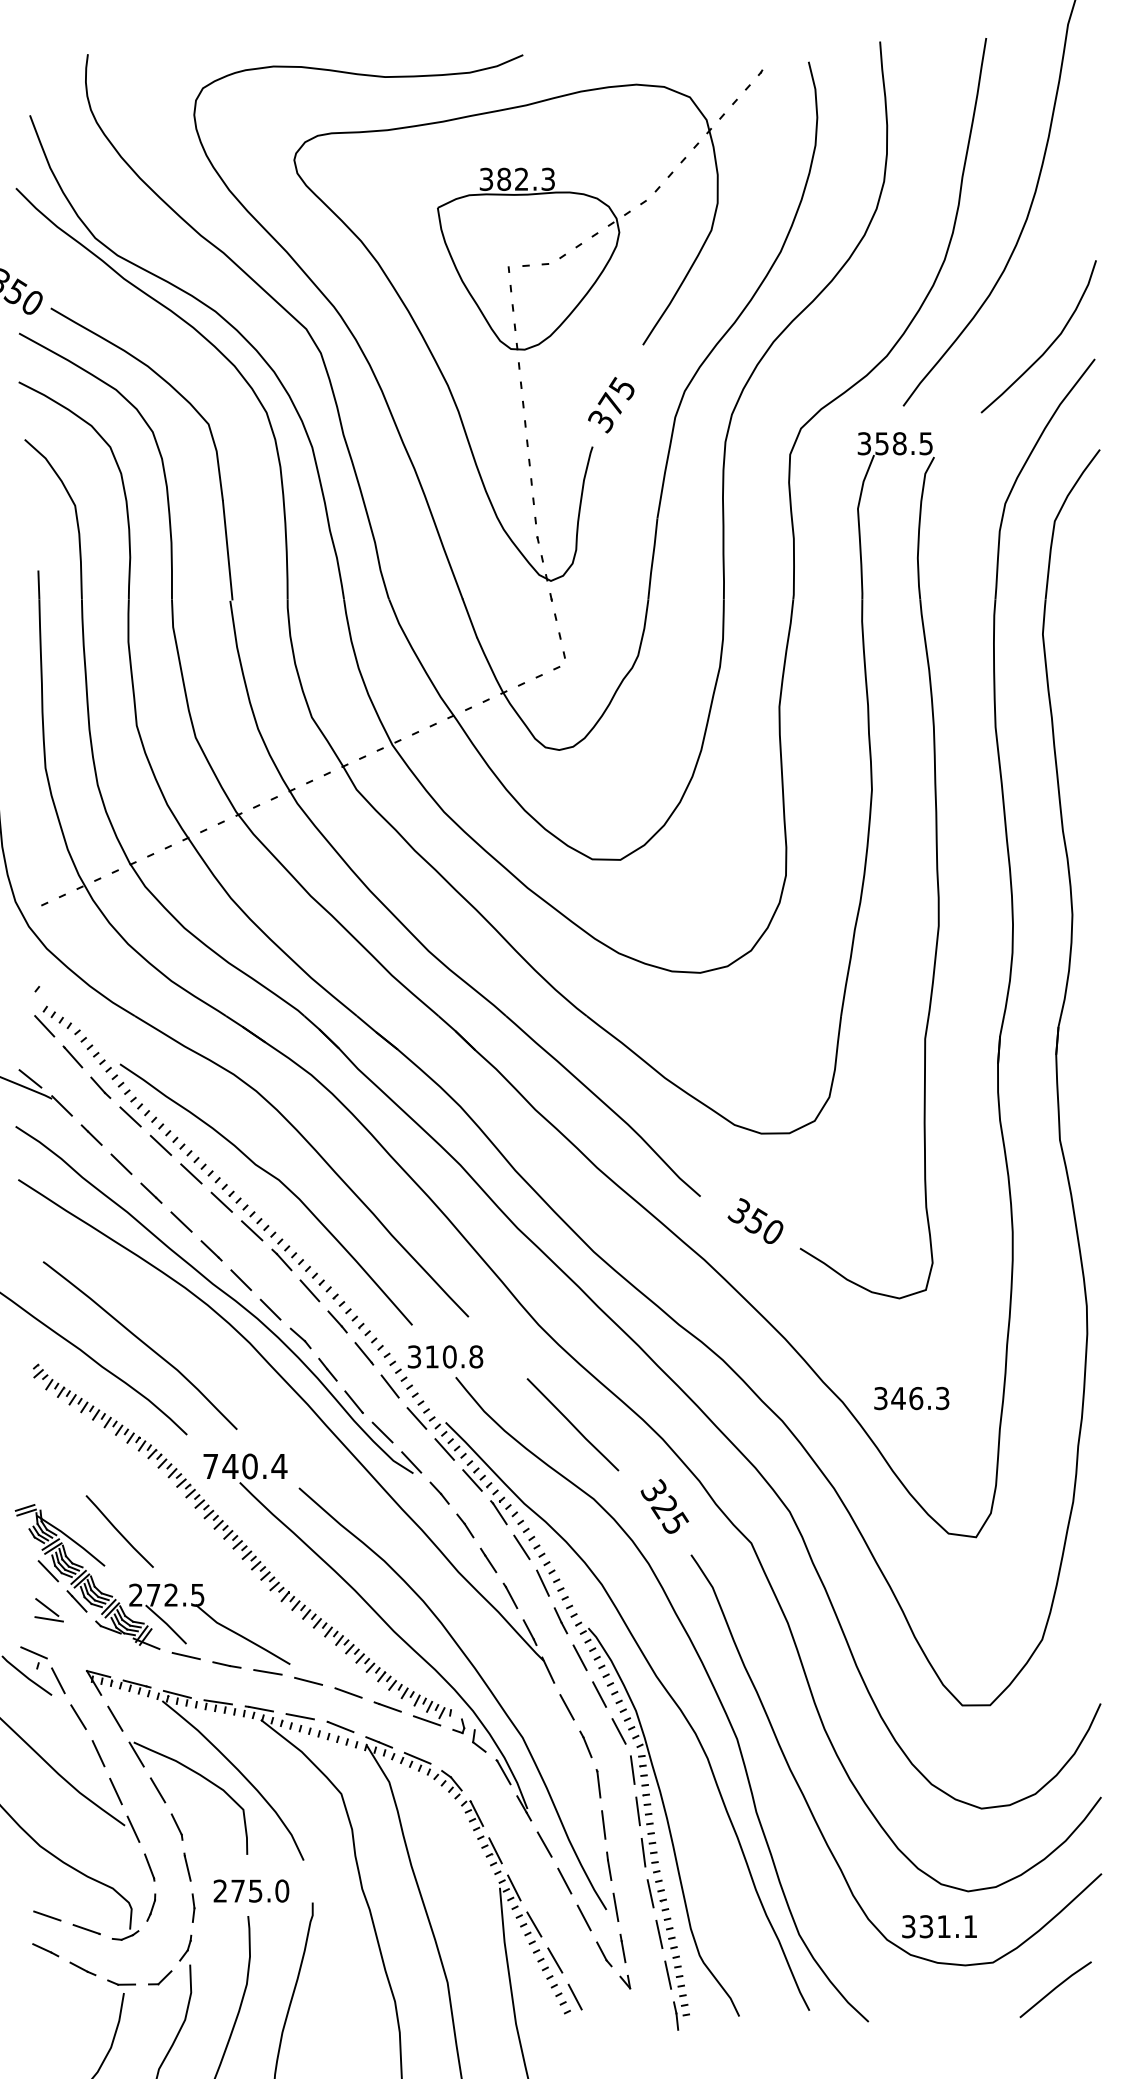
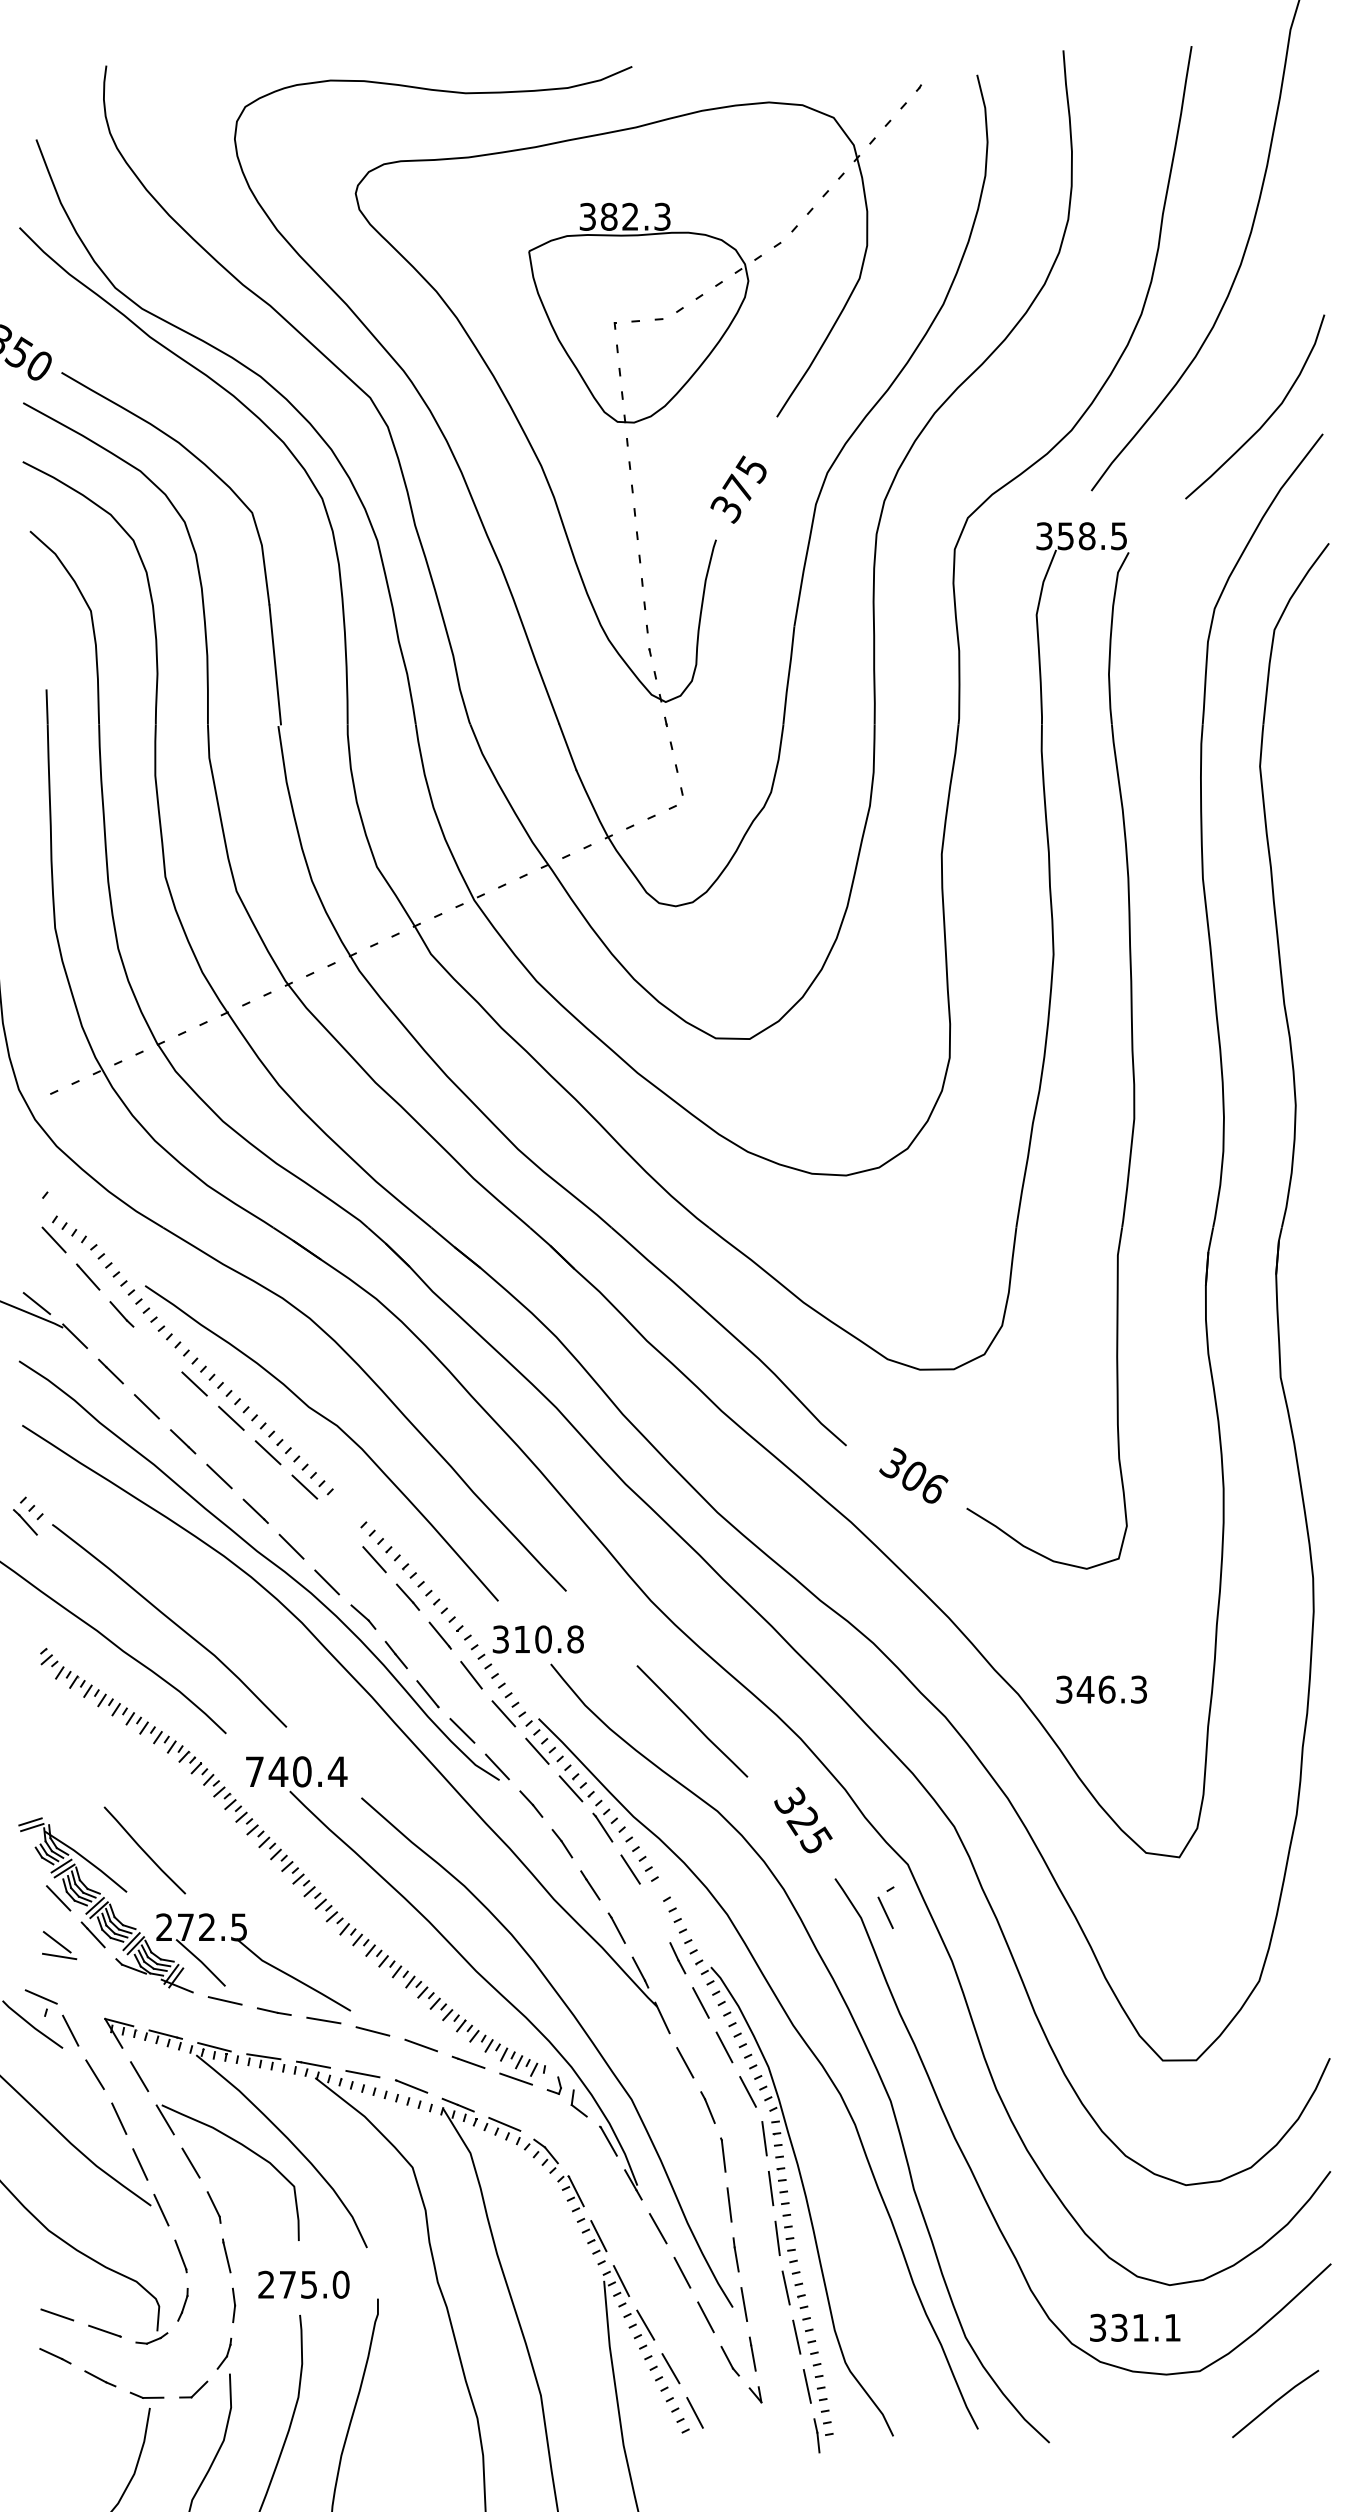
line: (130, 1116) -> (157, 1349), removed
text: (764, 1226) -> (923, 1481), 350 -> 306
part: (284, 1254) -> (28, 1515), moved
part: (543, 1578) -> (886, 1907), moved

